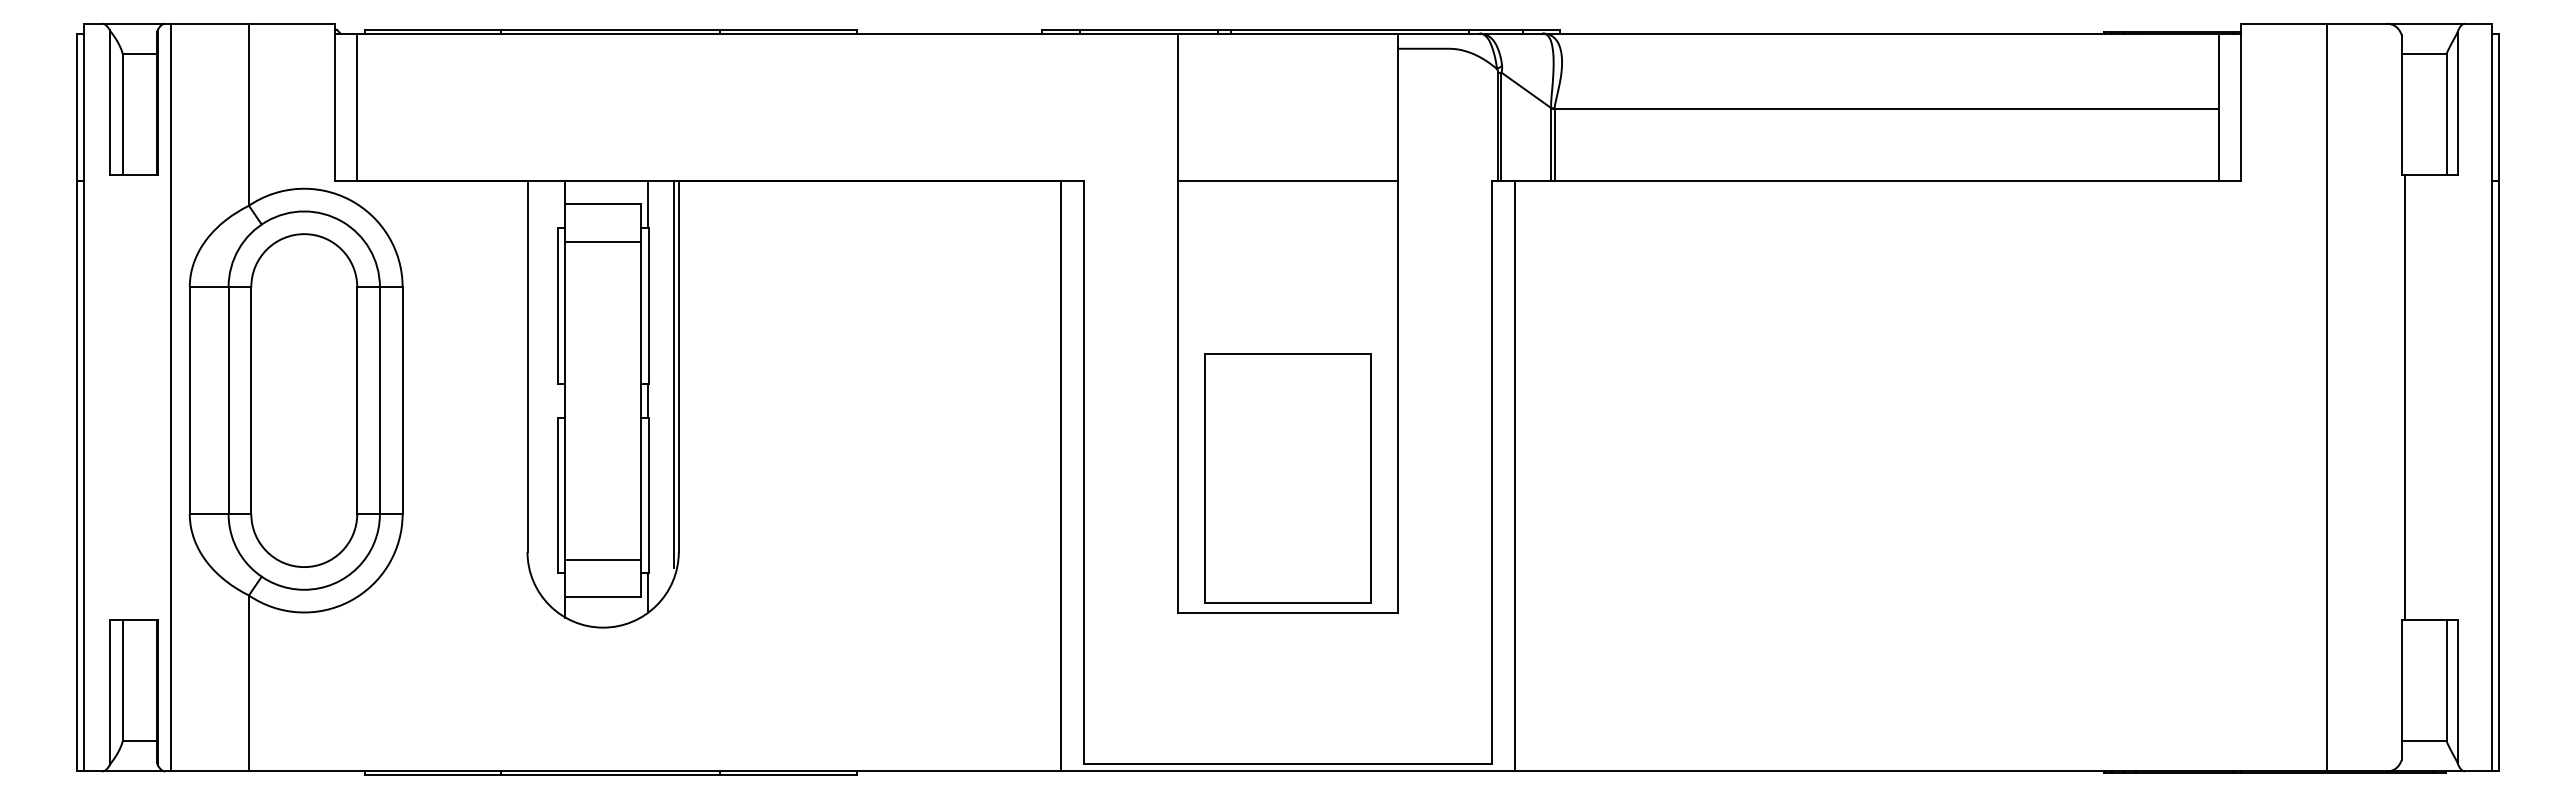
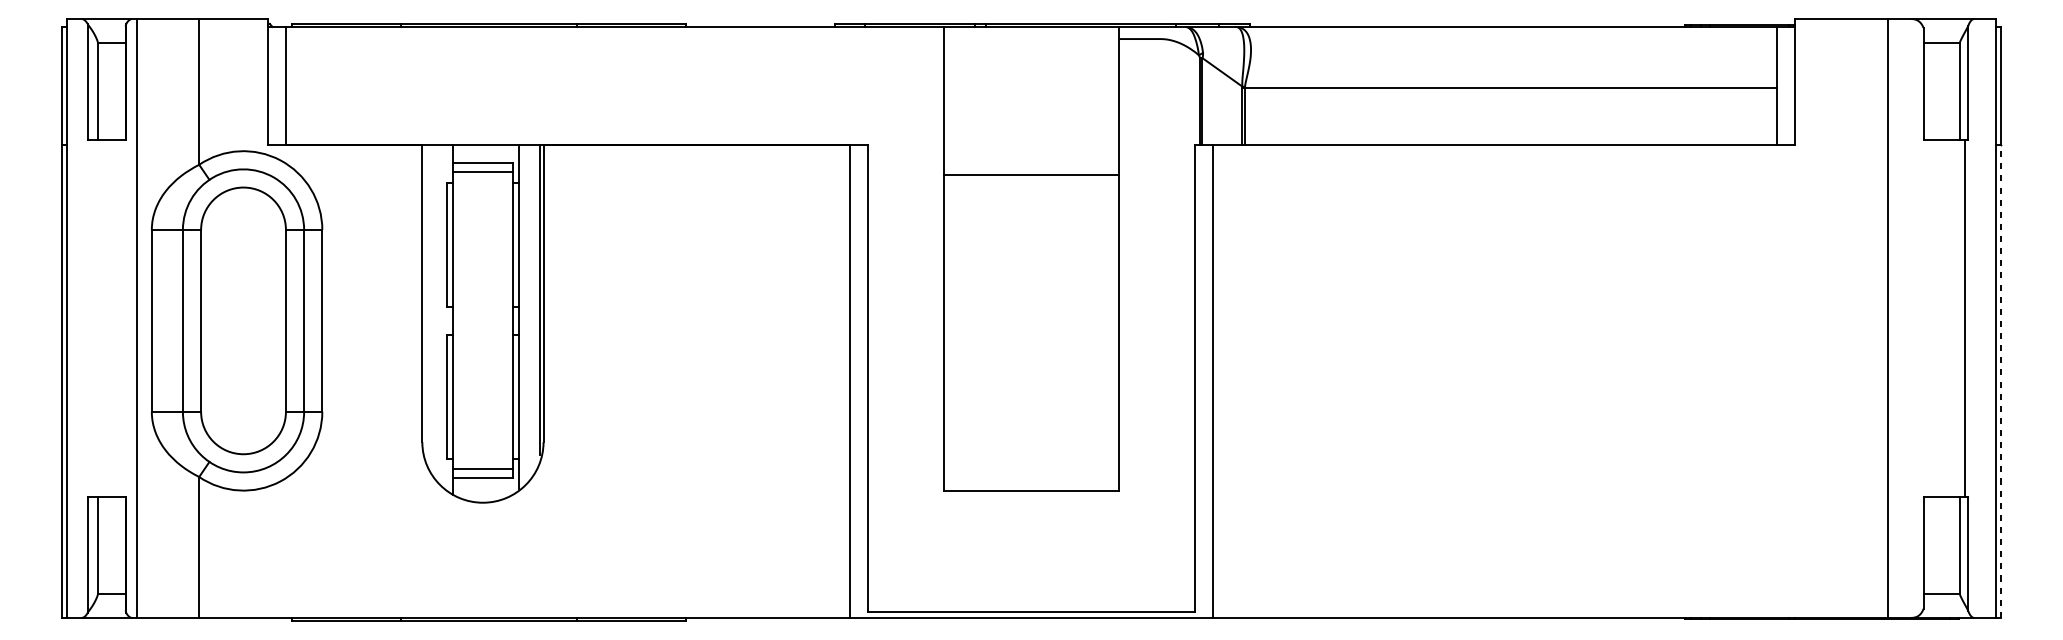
line: (1287, 181) -> (1031, 175), moved
line: (603, 241) -> (483, 171), moved
line: (2327, 397) -> (1888, 318), moved
line: (2405, 397) -> (1965, 318), moved
line: (2498, 475) -> (2001, 380), solid -> dashed
part: (1287, 478) -> (1031, 383), removed
line: (603, 559) -> (483, 468), moved

